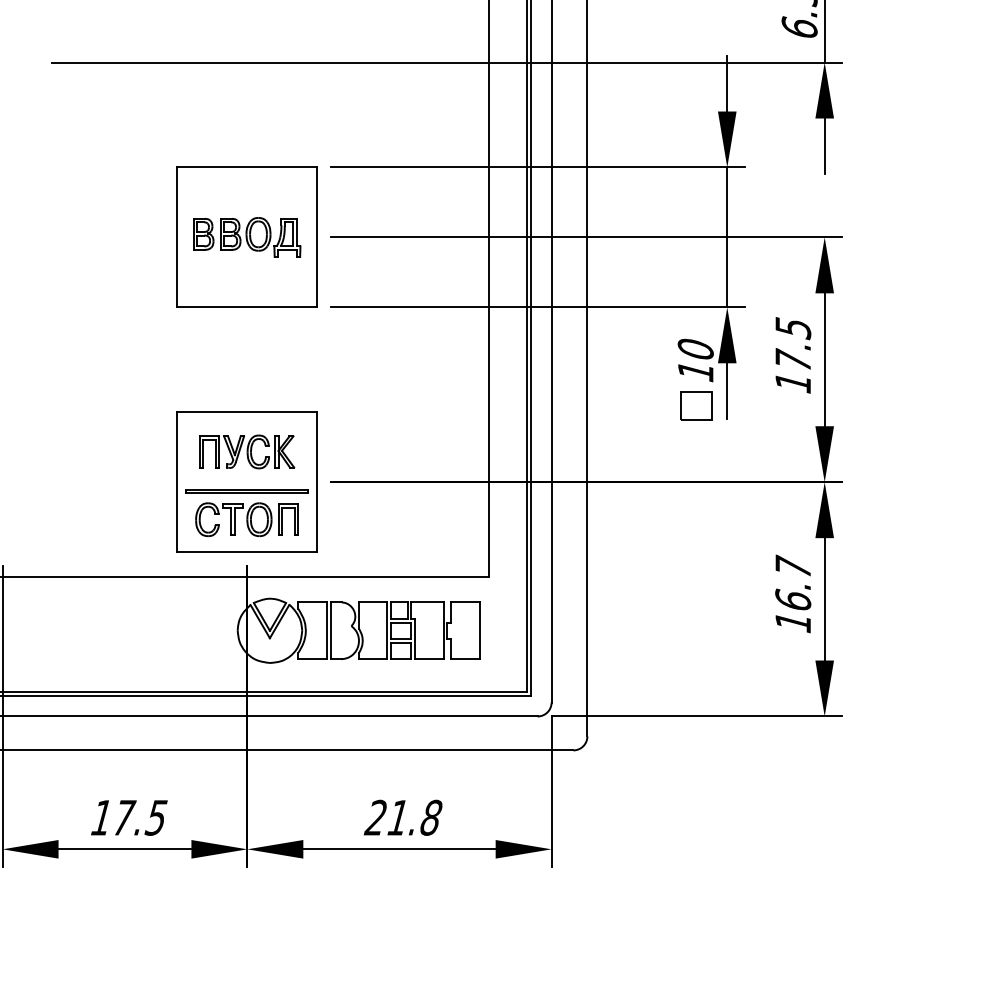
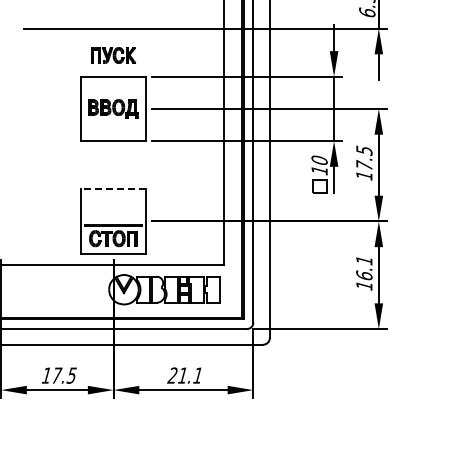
line: (247, 412) -> (113, 189), solid -> dashed
part: (247, 451) -> (113, 55), moved
text: (793, 565) -> (364, 259), 16.7 -> 16.1
text: (432, 817) -> (198, 375), 21.8 -> 21.1

